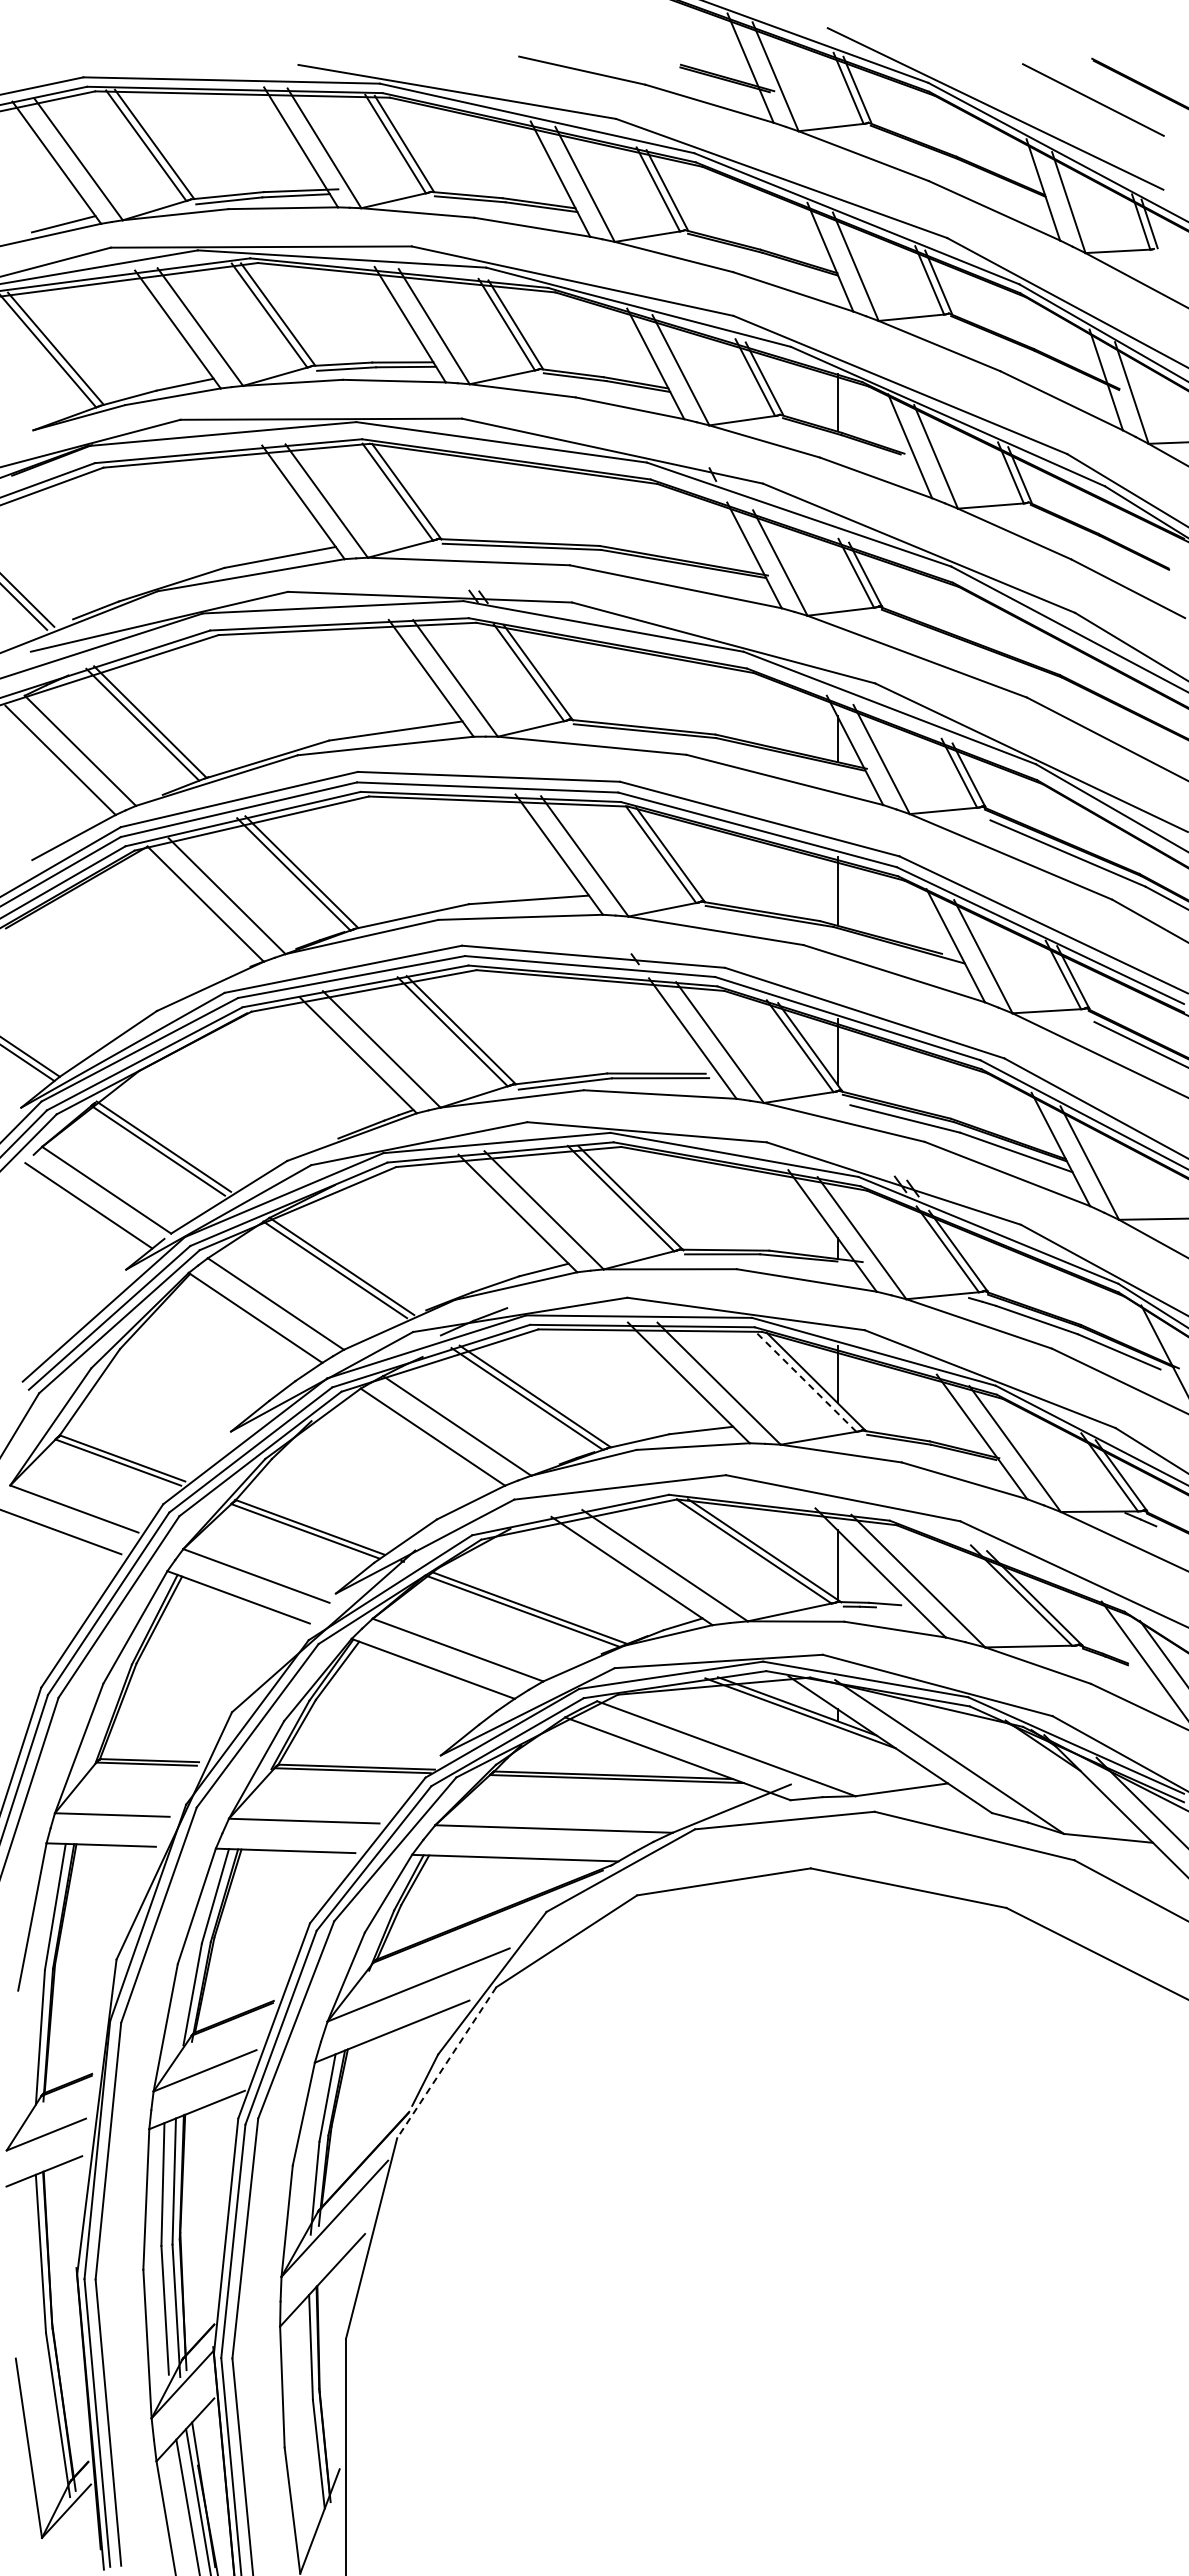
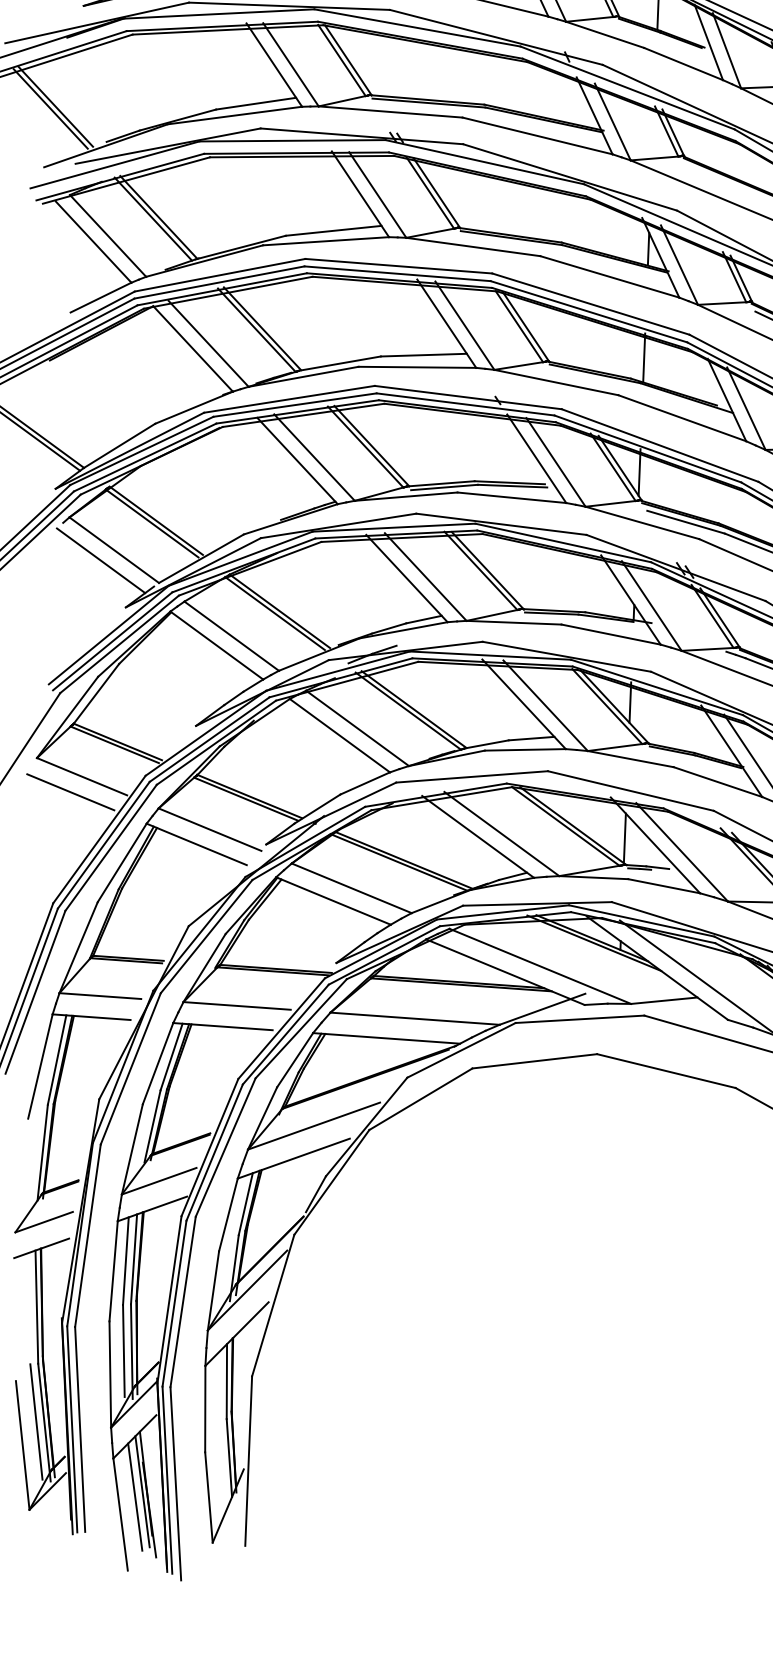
line: (805, 1381) -> (607, 706), dashed -> solid
line: (446, 2063) -> (331, 1182), dashed -> solid
line: (46, 2414) -> (36, 1421), added

